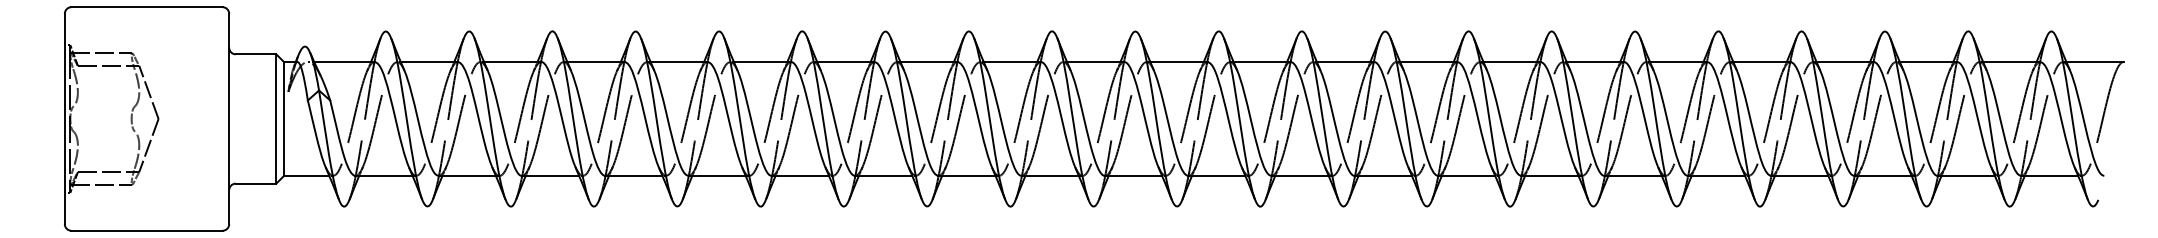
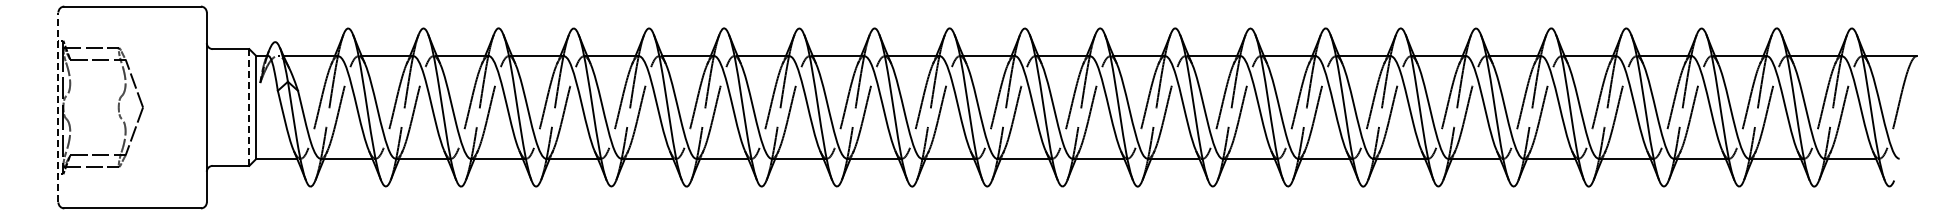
line: (64, 119) -> (58, 107), solid -> dashed
line: (276, 119) -> (249, 107), solid -> dashed

